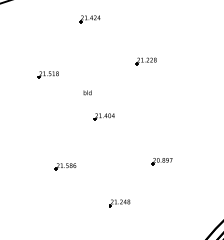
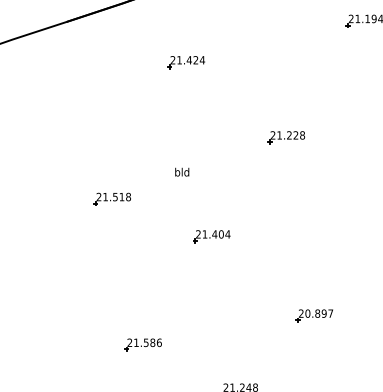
part: (47, 74) -> (110, 198), moved
text: (87, 92) -> (181, 171), moved
part: (65, 166) -> (142, 344), moved

